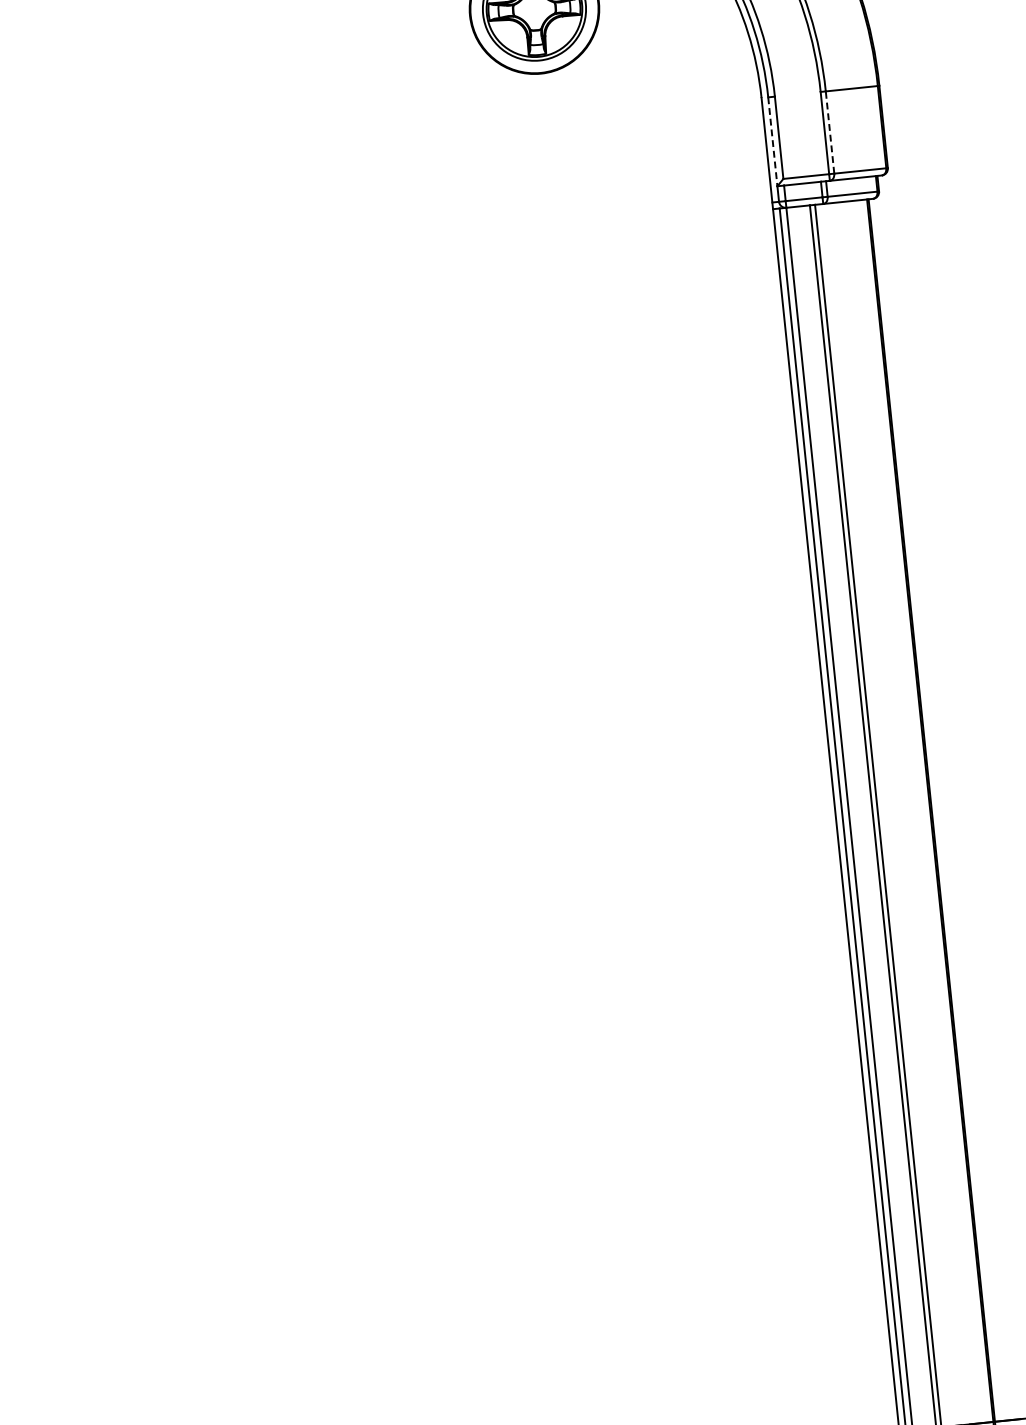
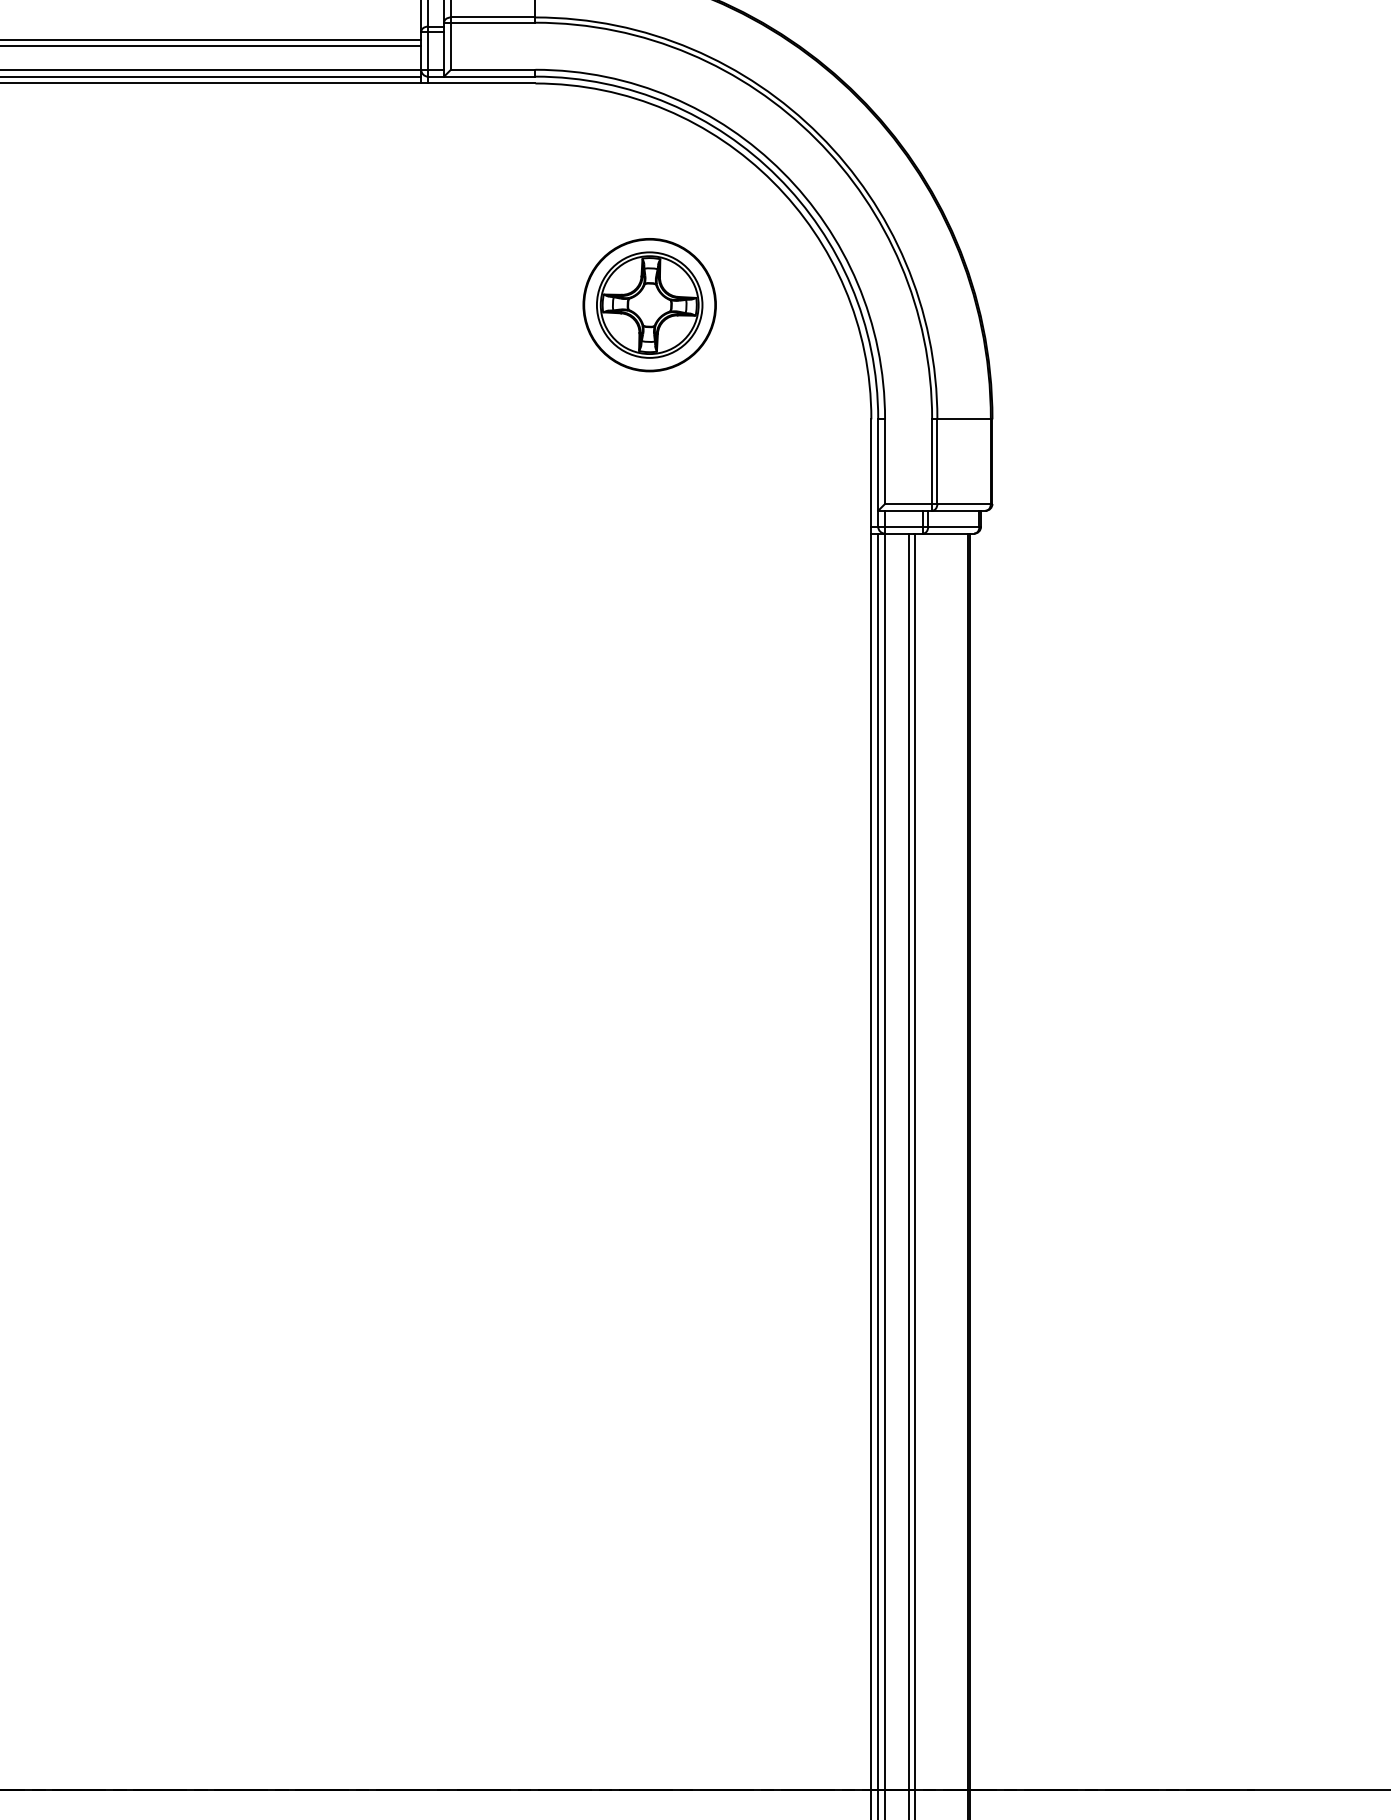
line: (830, 132) -> (937, 461), dashed -> solid
line: (773, 142) -> (878, 465), dashed -> solid

